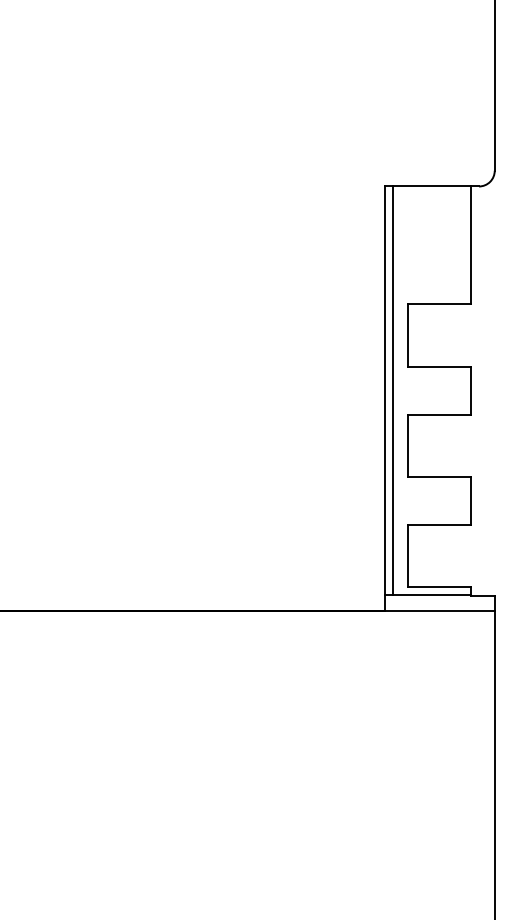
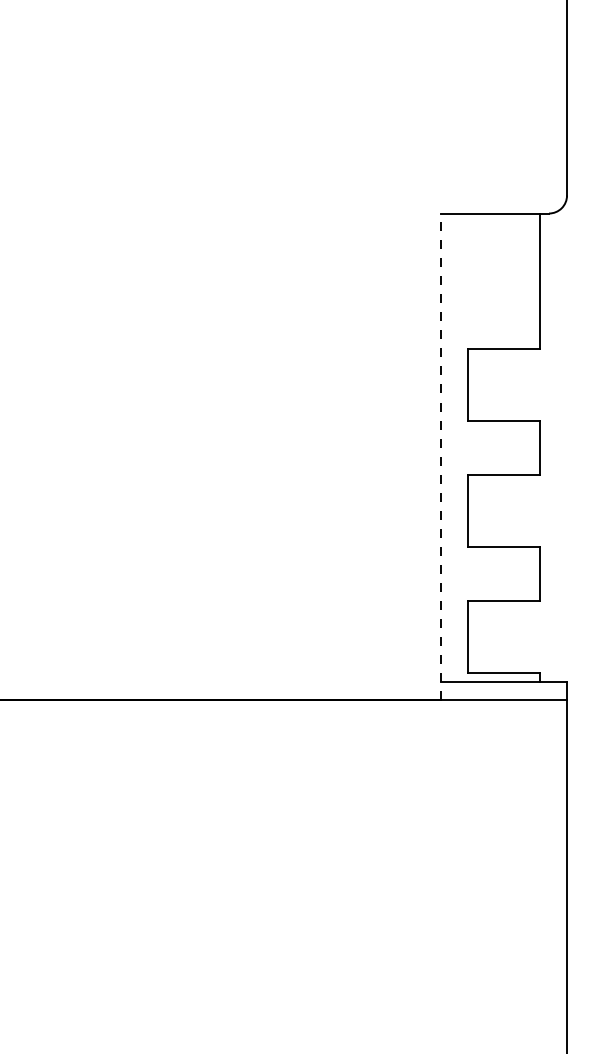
line: (392, 390) -> (449, 447), removed
line: (384, 398) -> (440, 456), solid -> dashed

